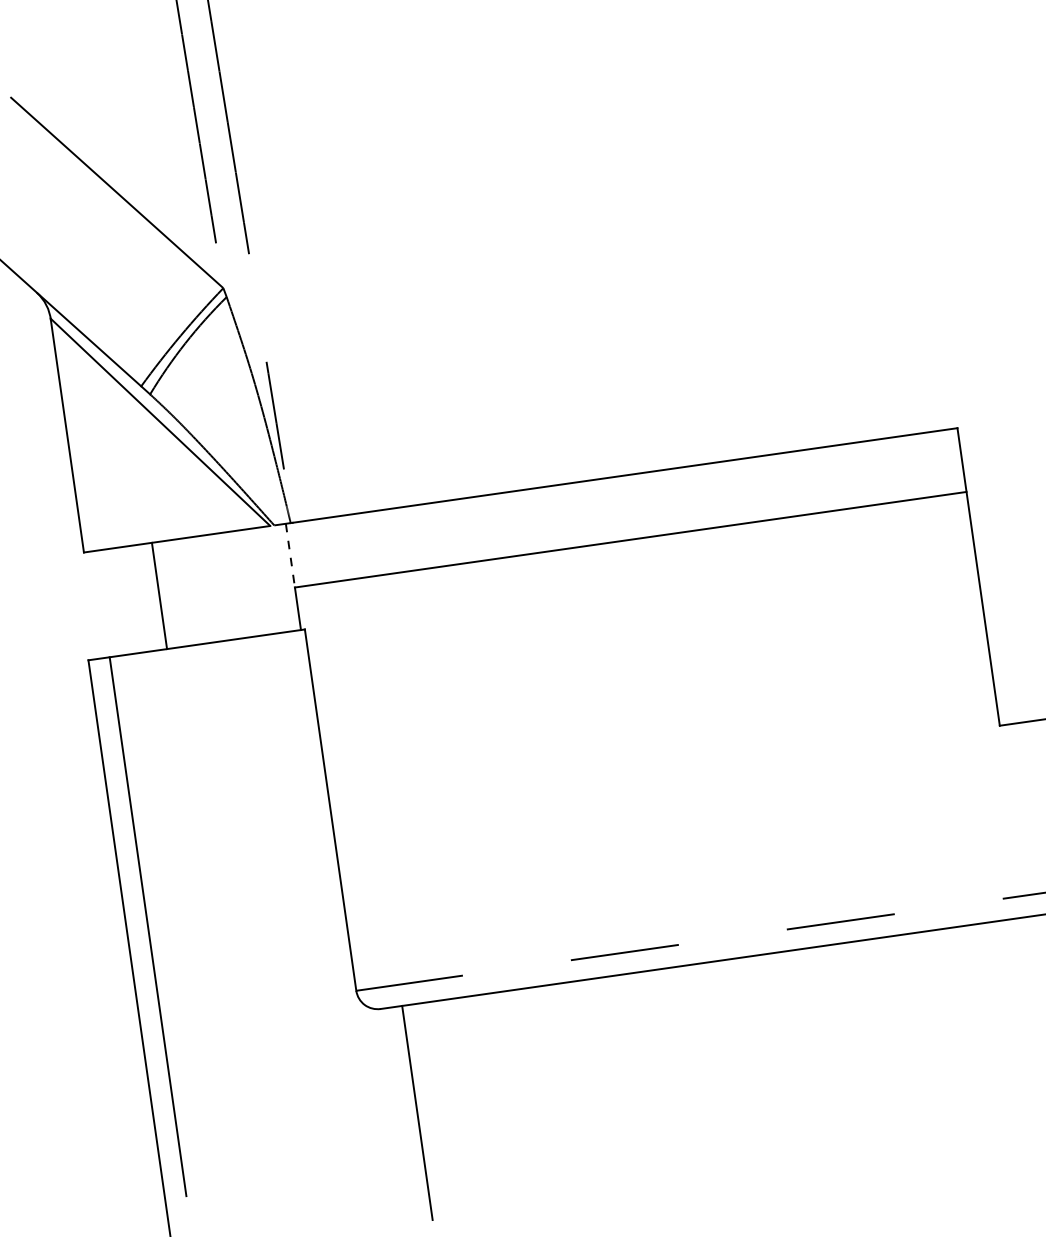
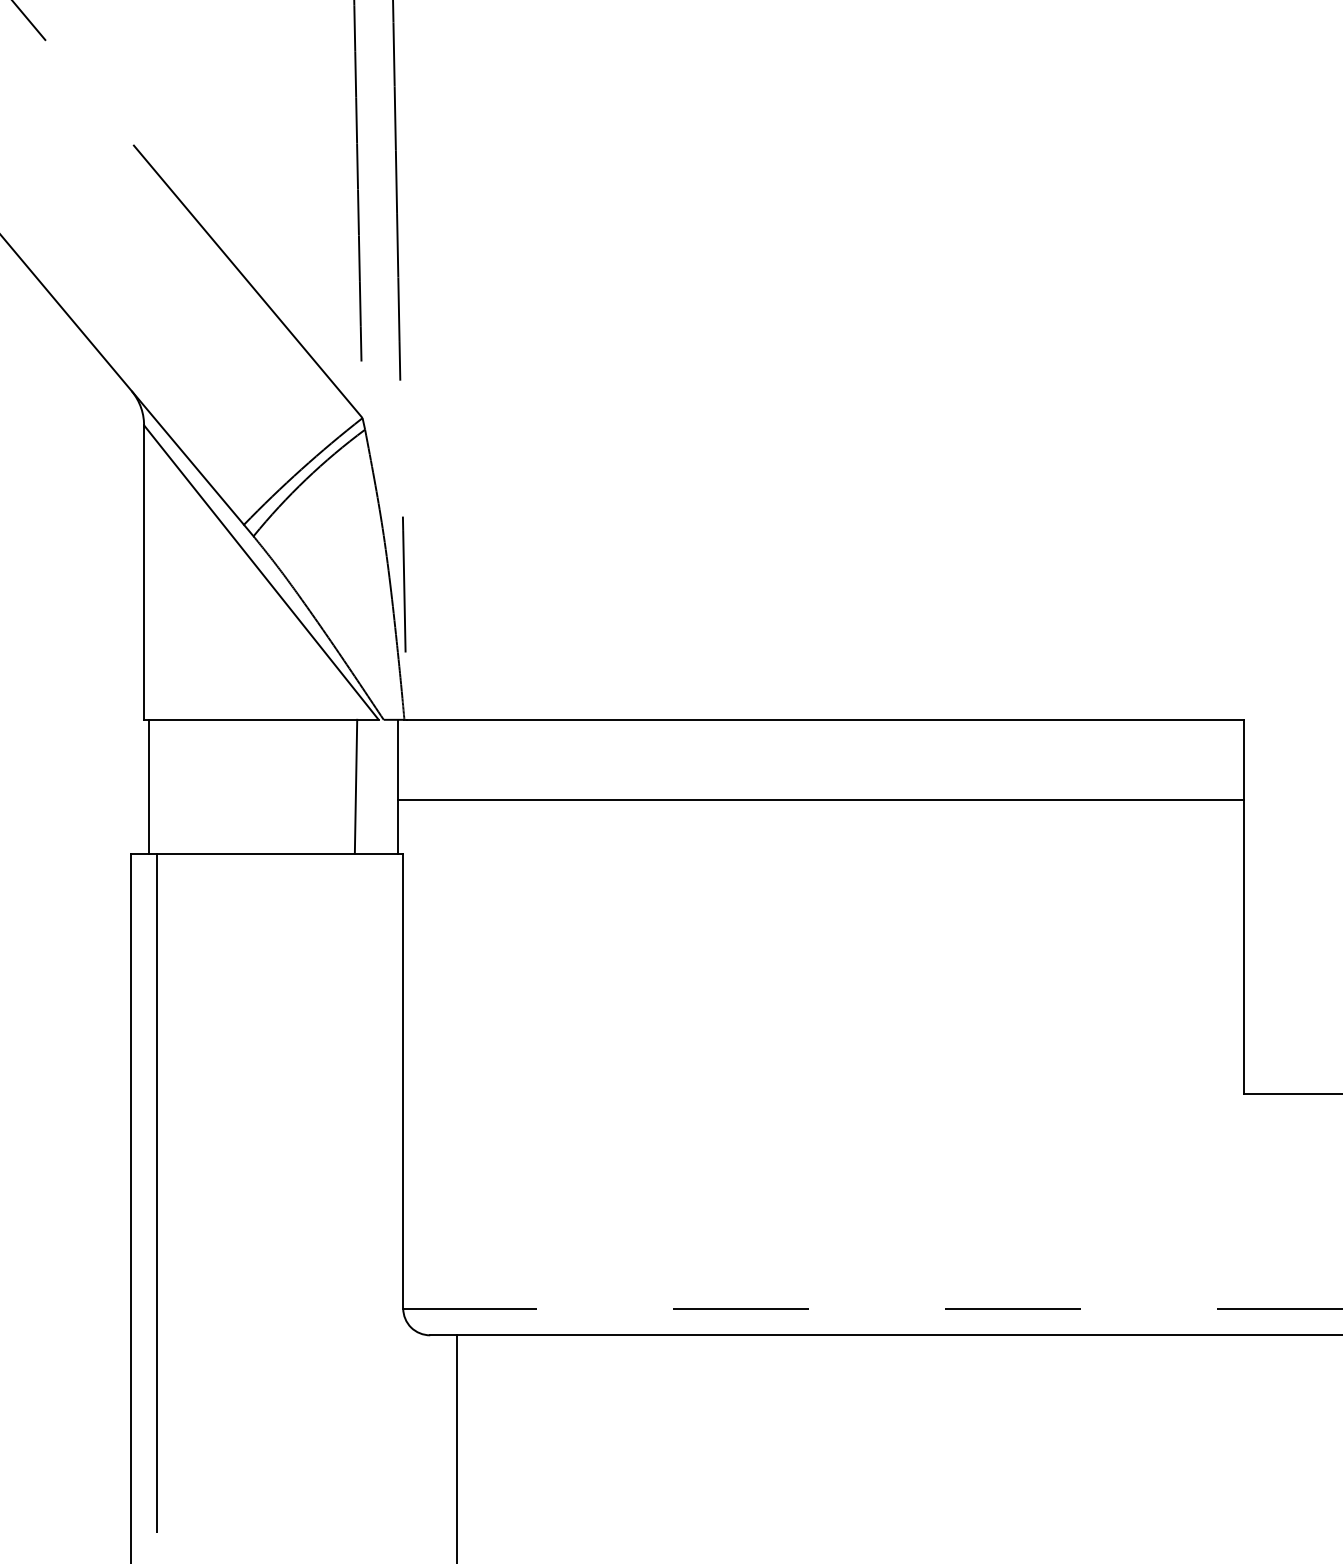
line: (290, 556) -> (398, 760), dashed -> solid
line: (259, 581) -> (355, 786), added
line: (159, 595) -> (148, 786), moved

